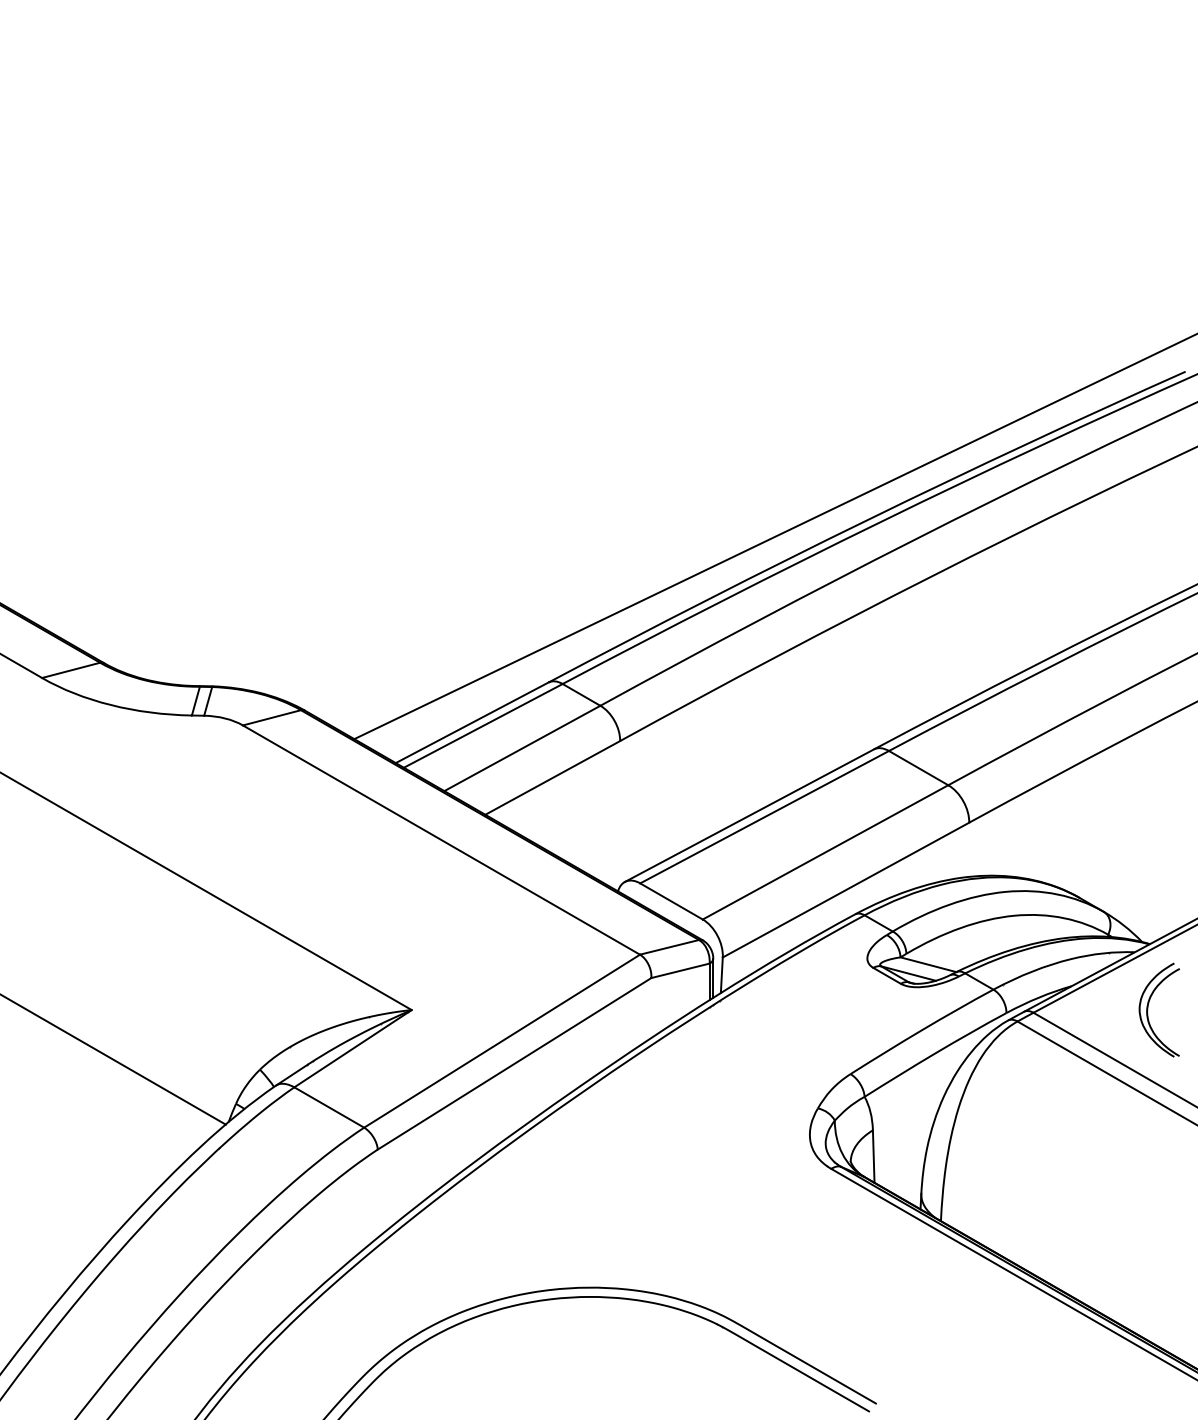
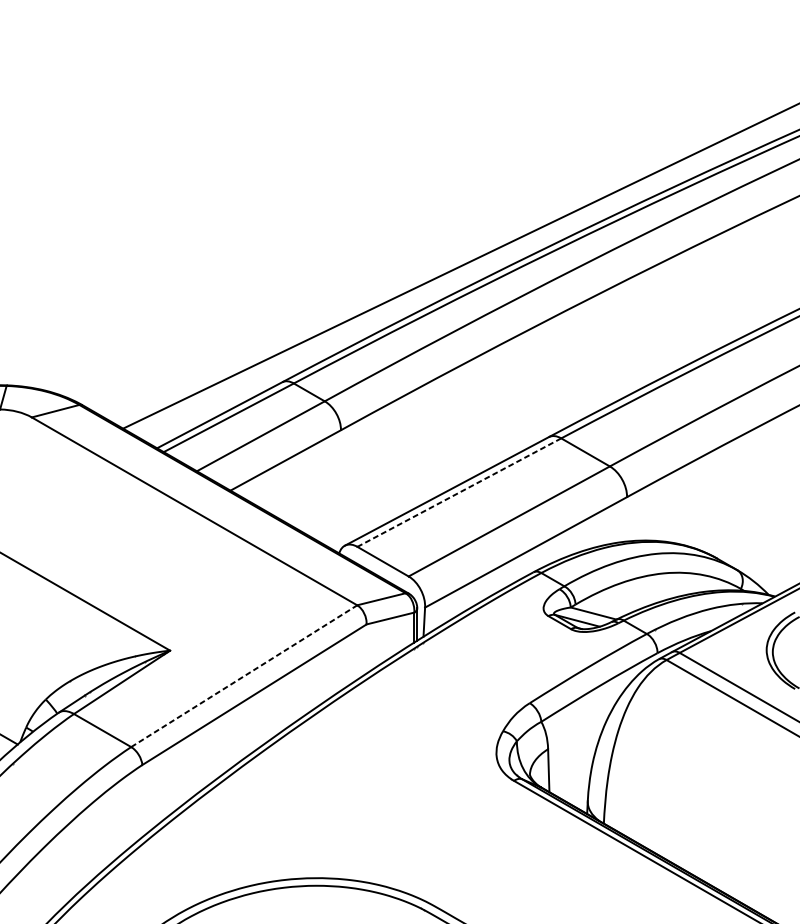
line: (764, 817) -> (459, 492), solid -> dashed
line: (502, 1041) -> (244, 676), solid -> dashed

